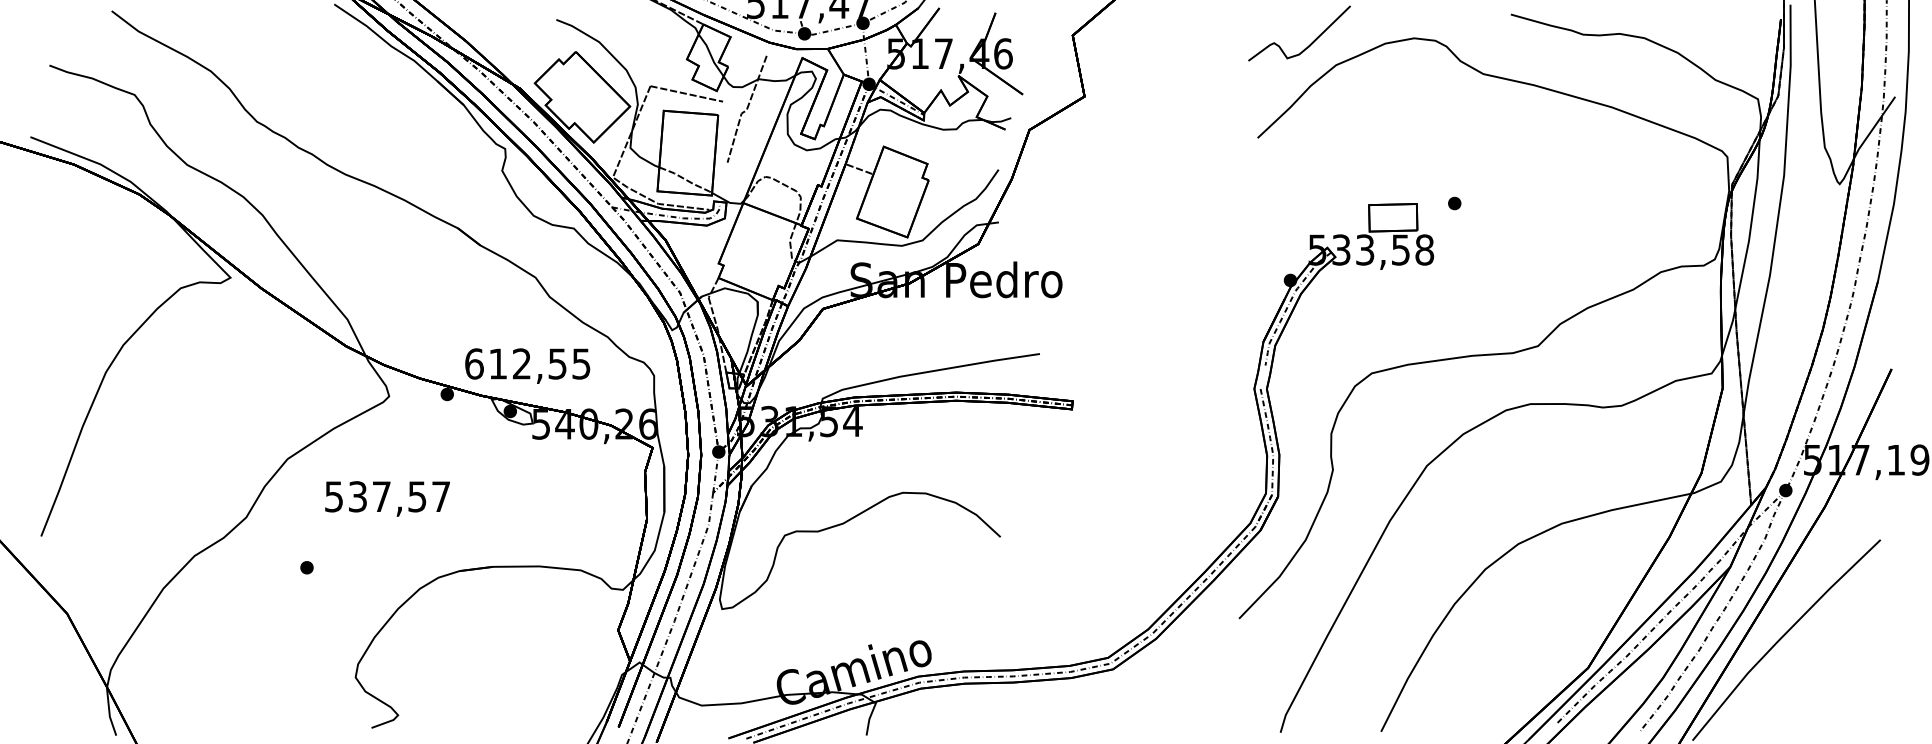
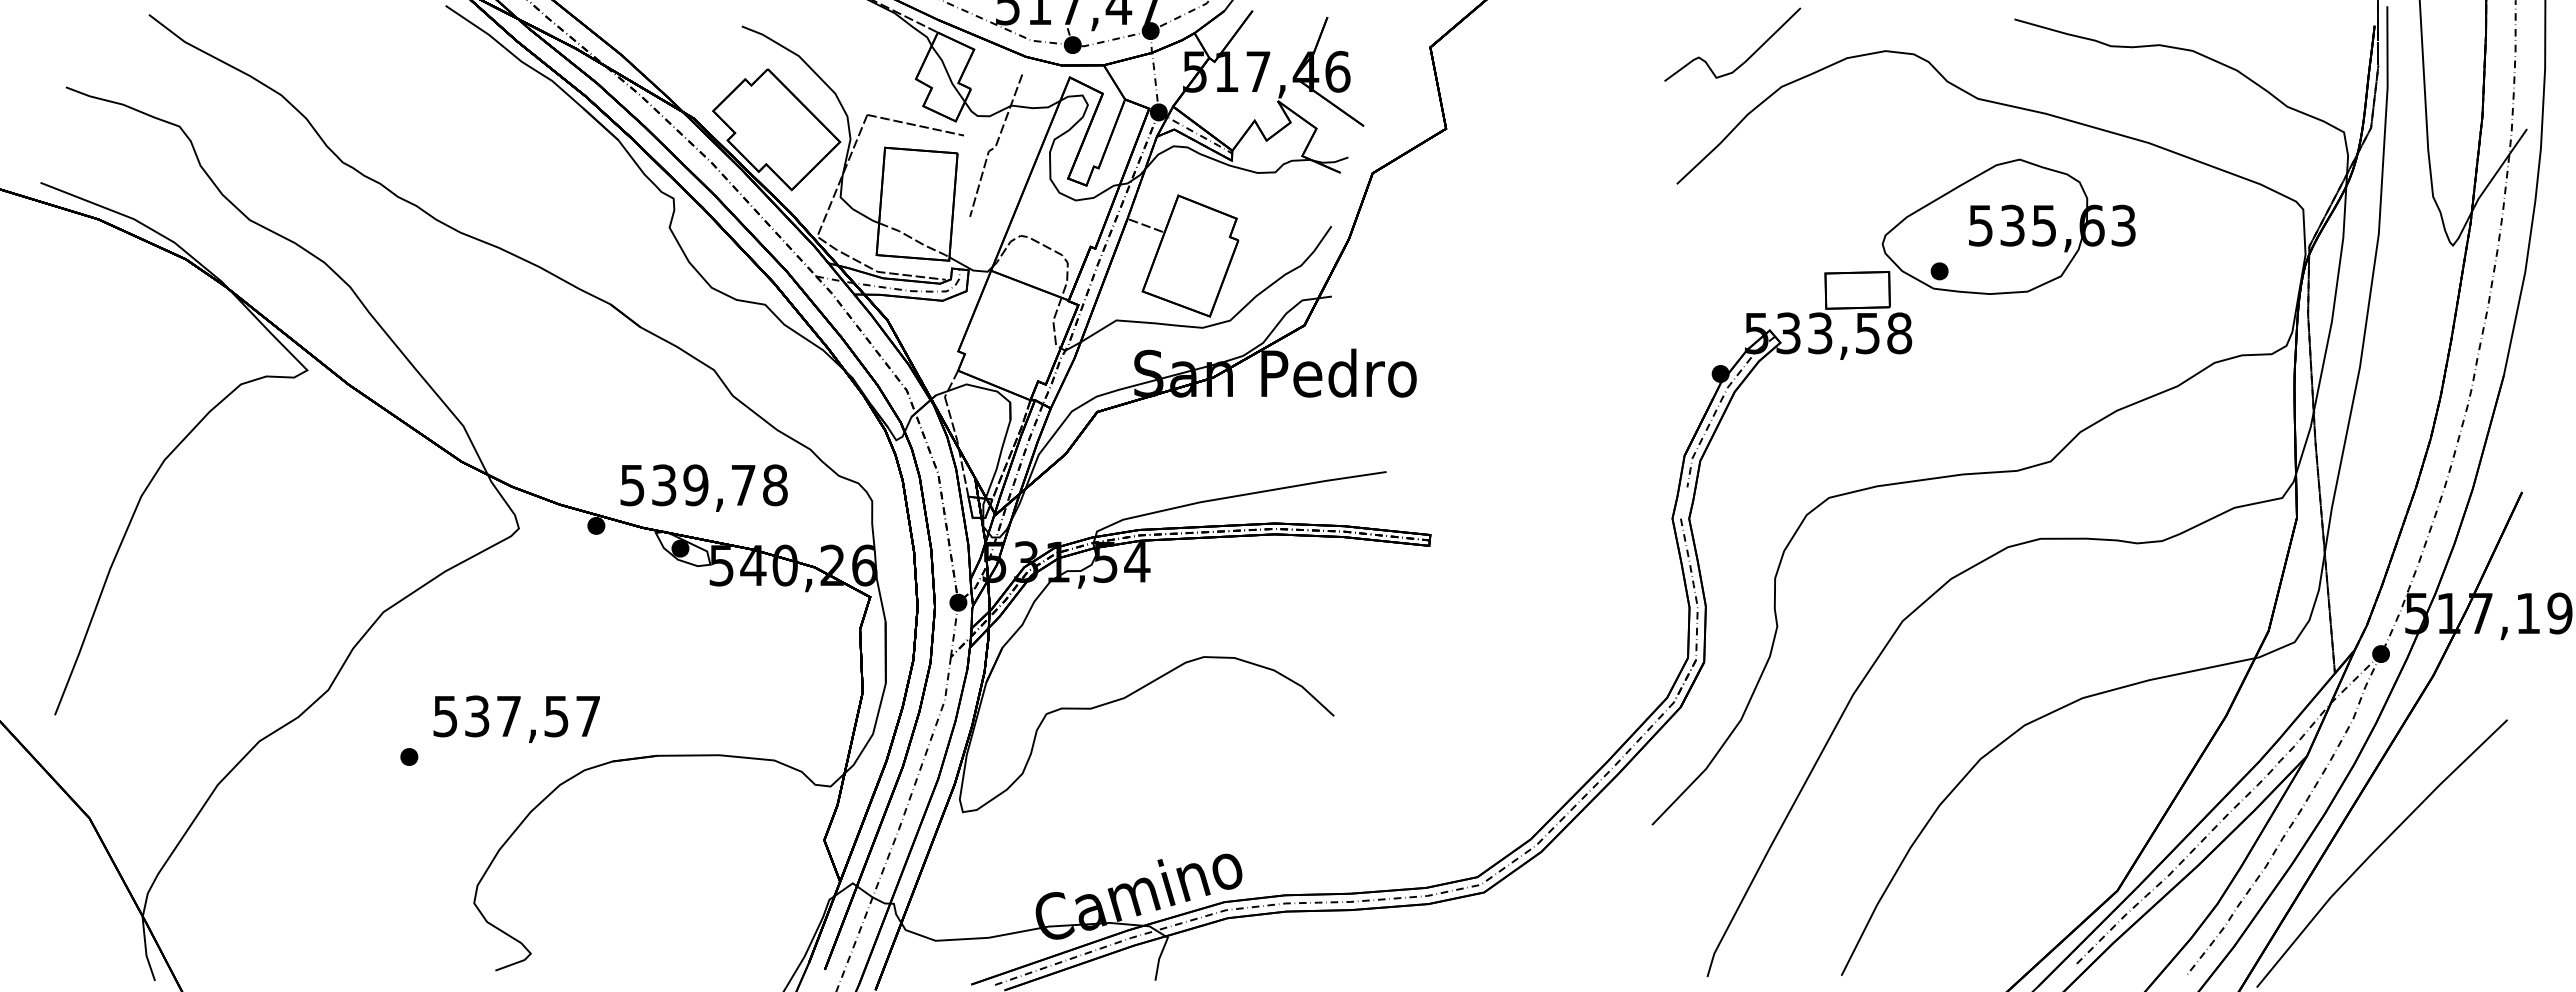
part: (1506, 169) -> (2008, 226), added
text: (527, 364) -> (703, 485), 612,55 -> 539,78
text: (387, 498) -> (516, 718), moved

